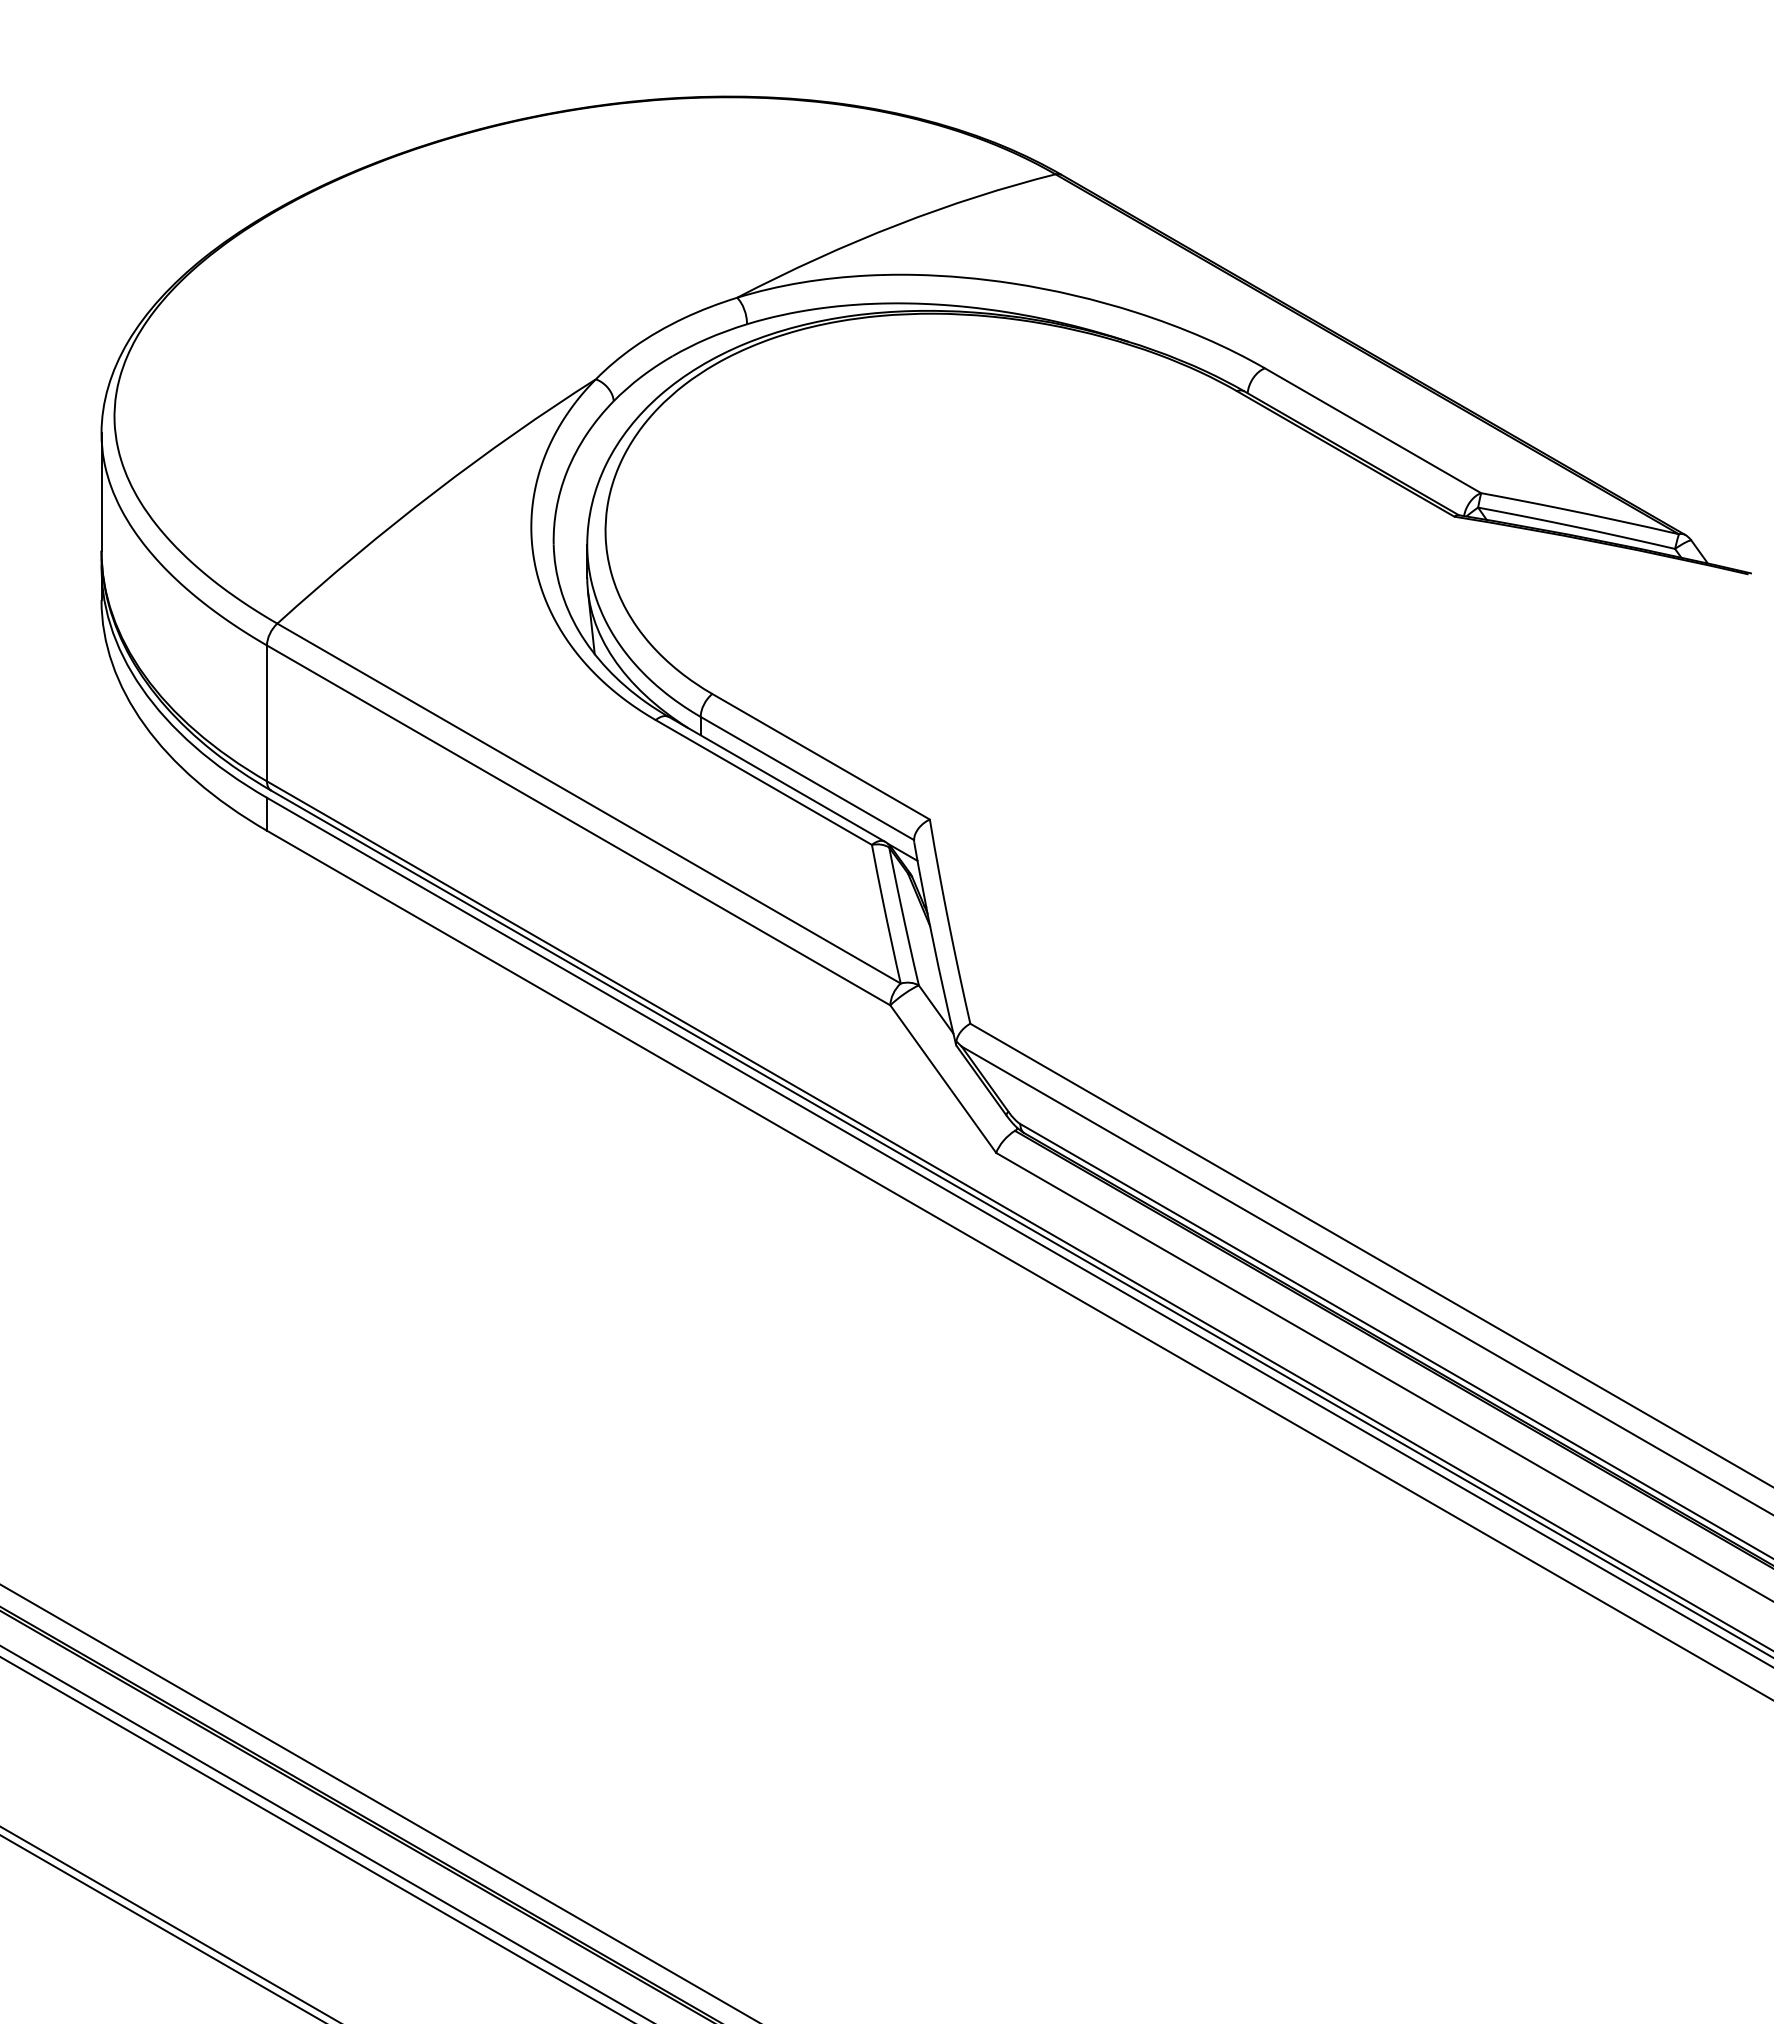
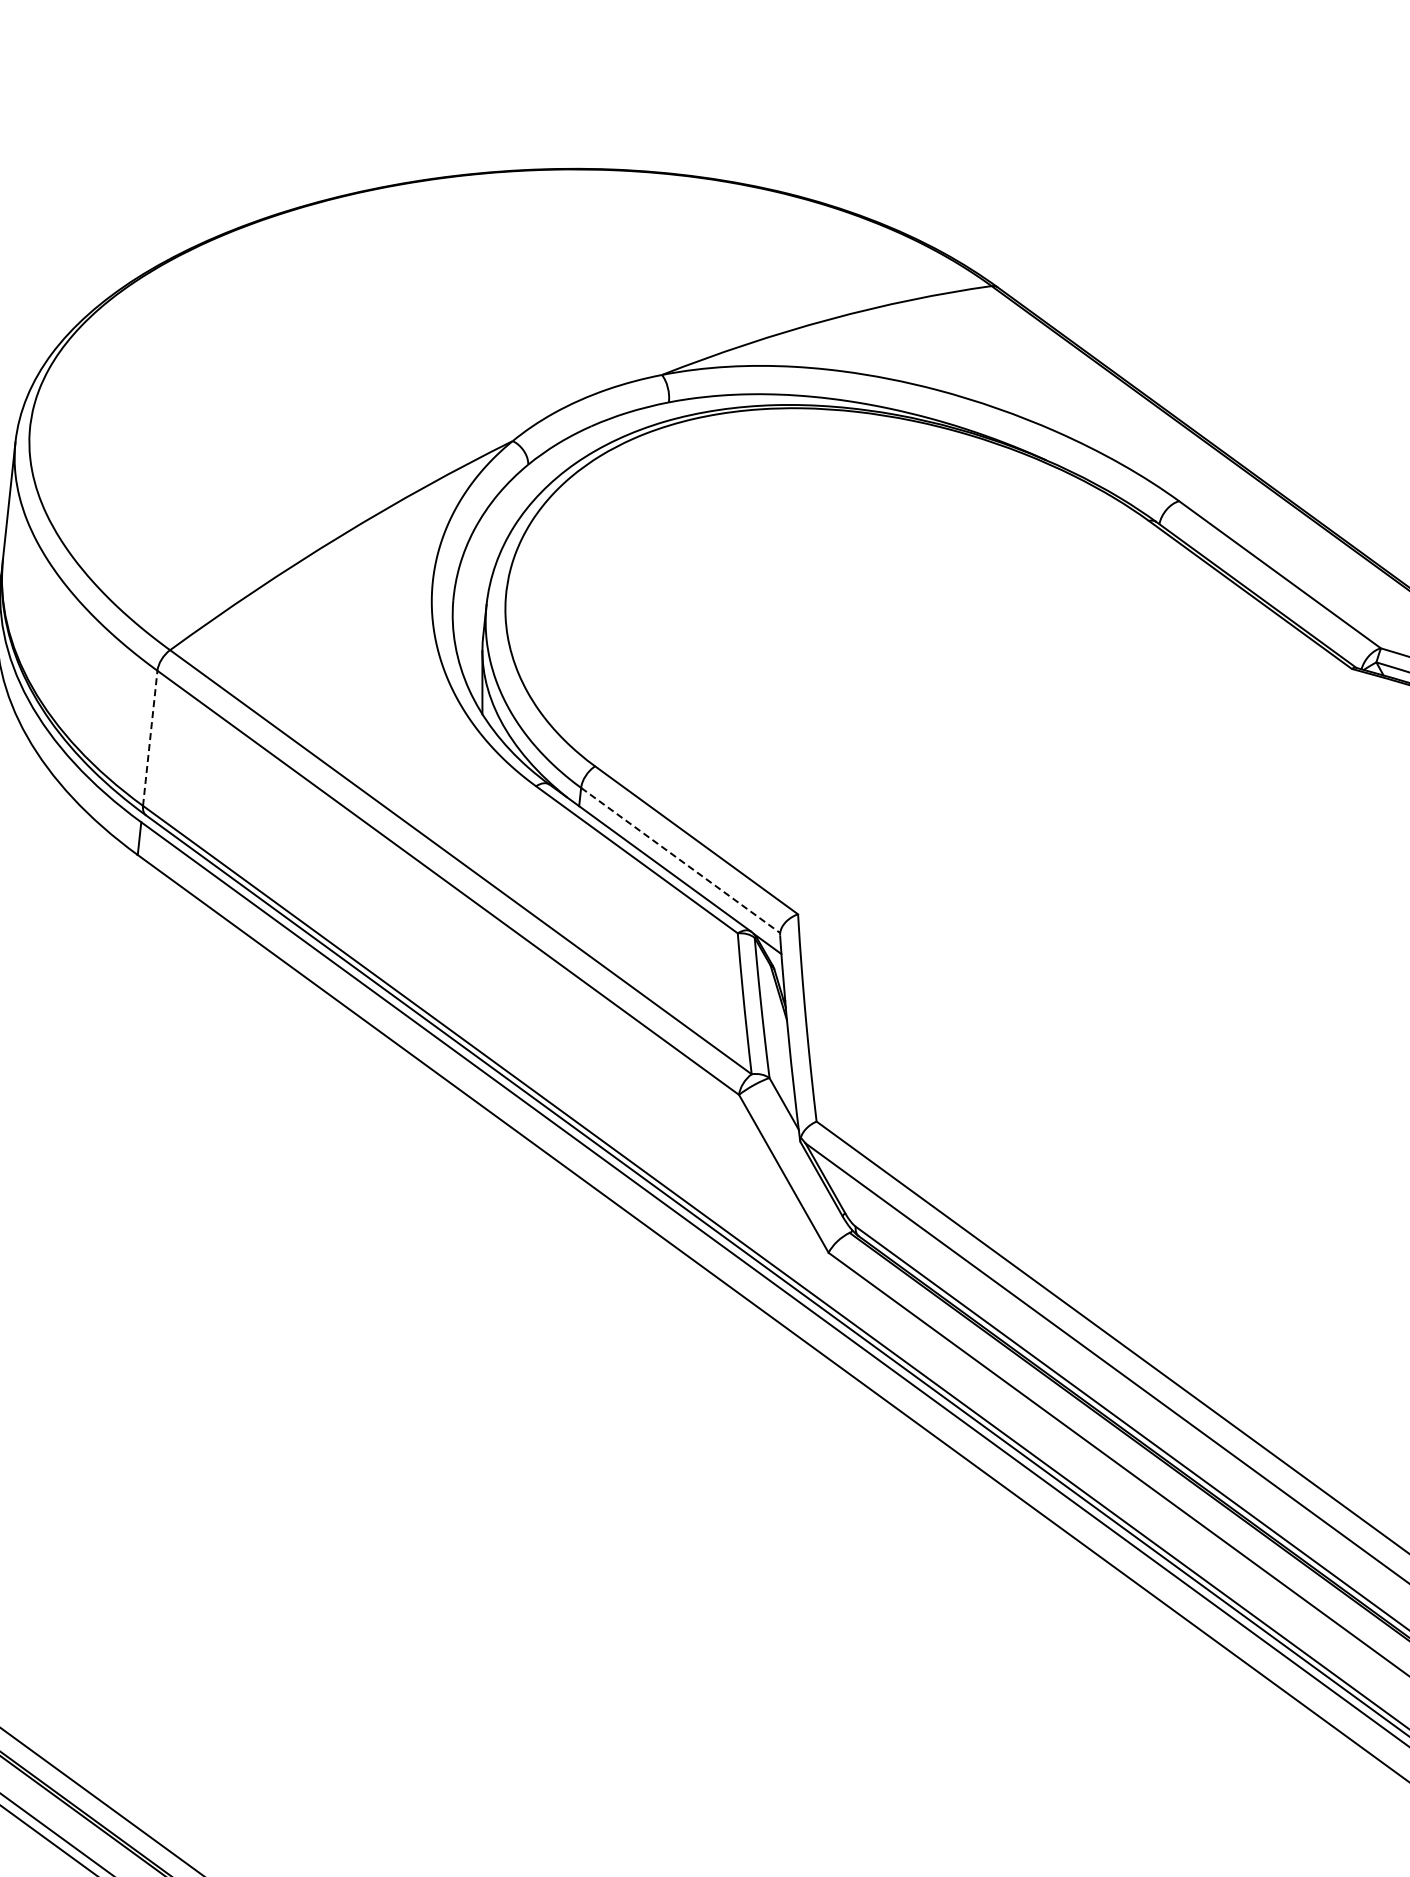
line: (267, 713) -> (150, 738), solid -> dashed
line: (807, 778) -> (680, 860), solid -> dashed

